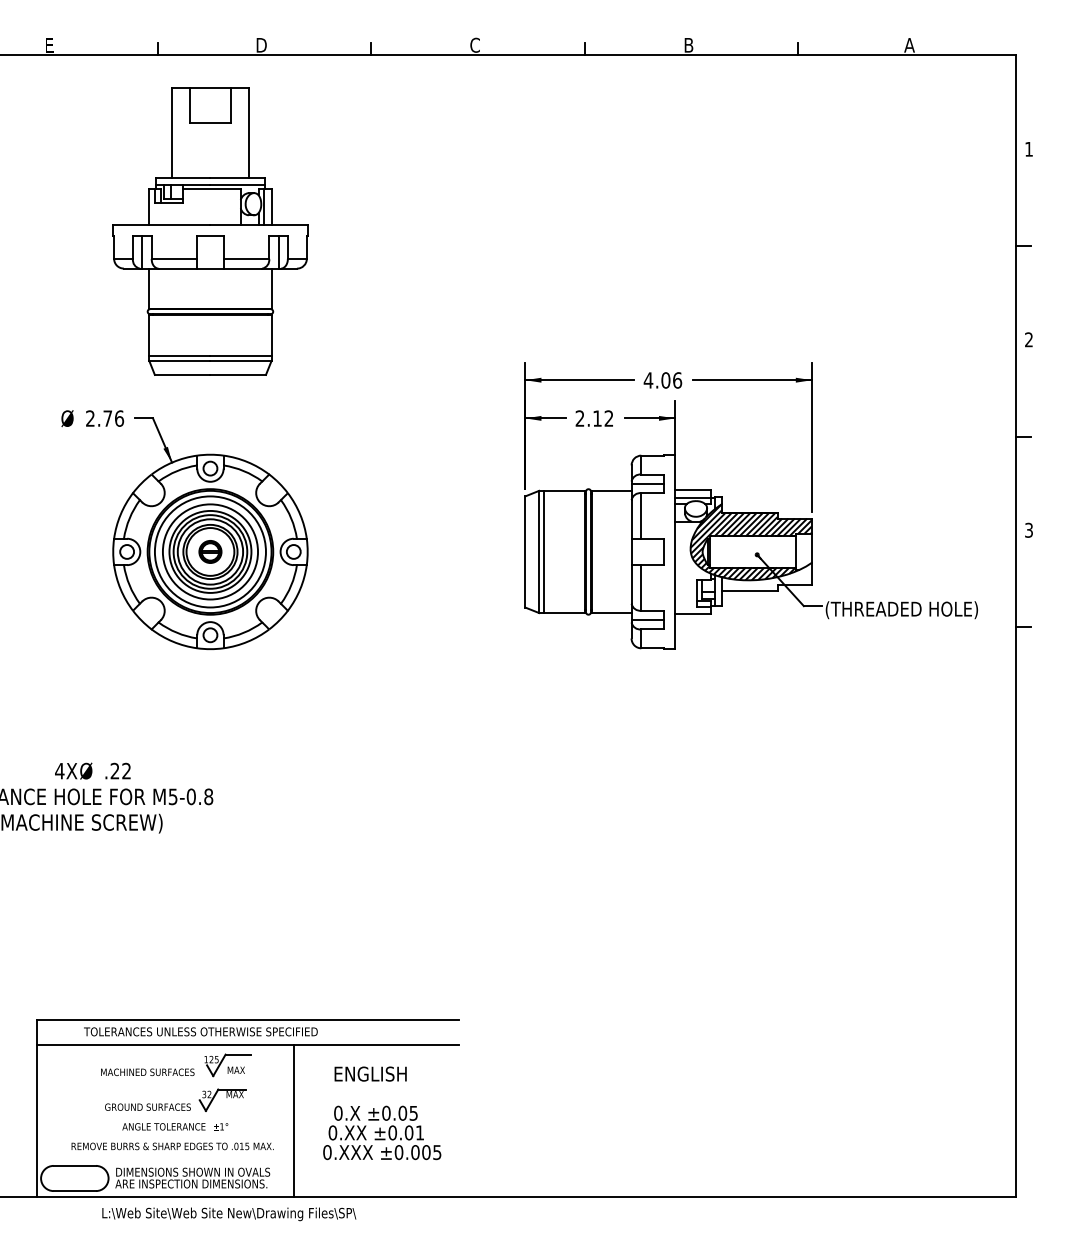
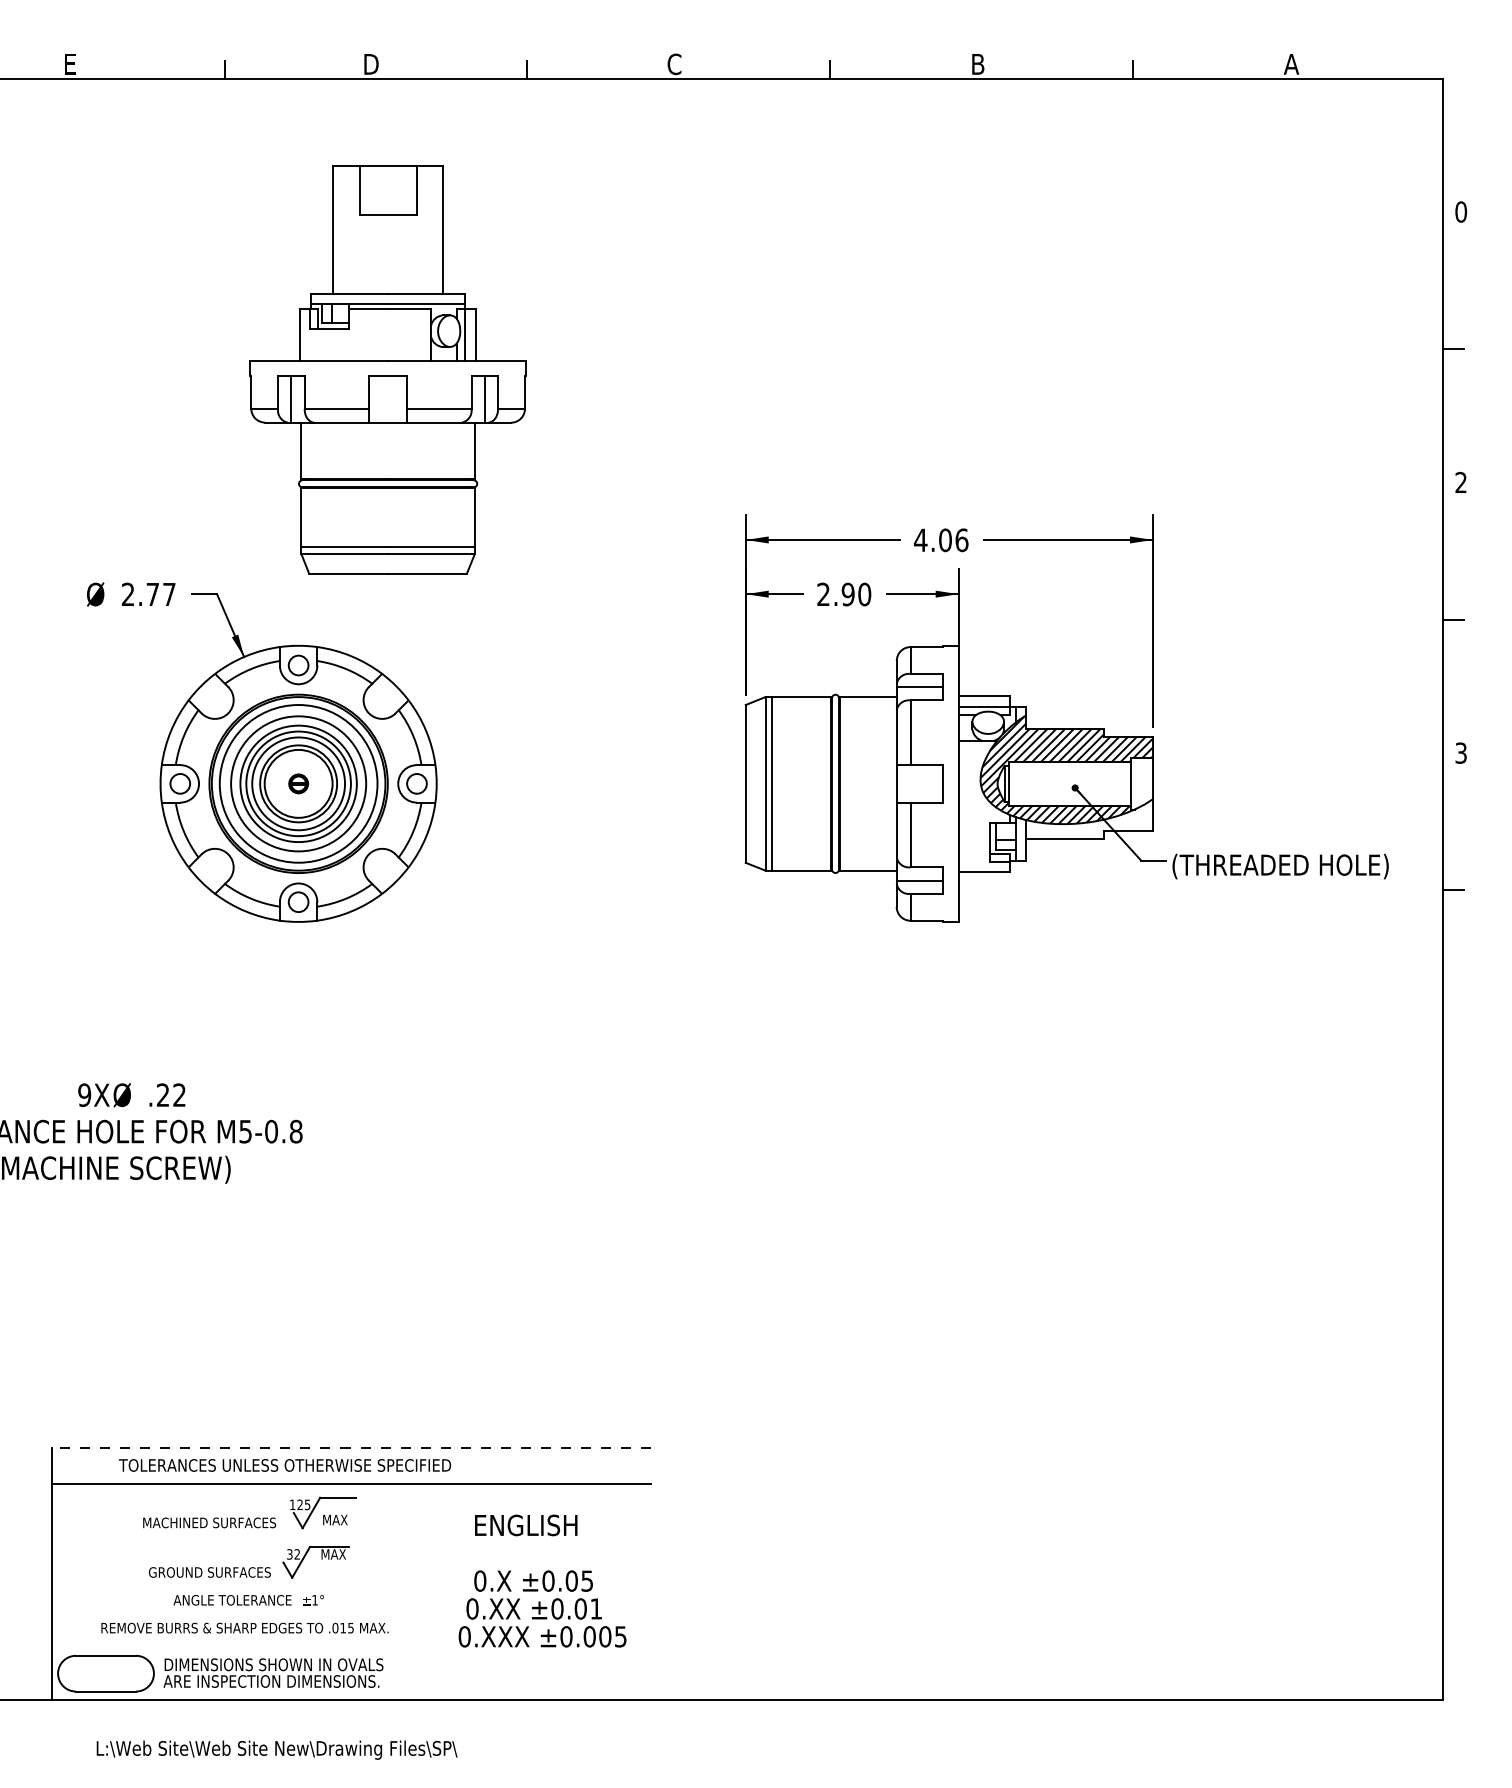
text: (1029, 148) -> (1461, 210), 1 -> 0
part: (210, 231) -> (388, 369), moved
text: (119, 418) -> (169, 594), 2.76 -> 2.77
text: (602, 418) -> (855, 594), 2.12 -> 2.90
part: (210, 551) -> (298, 783), size x0.6
text: (59, 770) -> (84, 1094), 4X -> 9X
line: (247, 1019) -> (351, 1447), solid -> dashed
line: (294, 1120) -> (417, 1591), removed
text: (229, 1214) -> (277, 1750), moved

